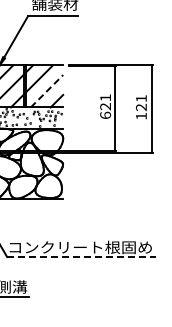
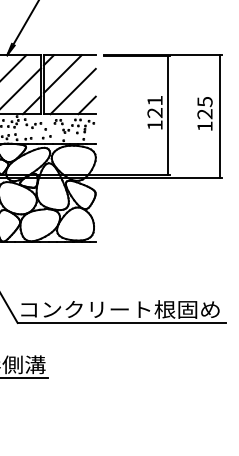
line: (46, 91) -> (72, 91), dashed -> solid
text: (141, 98) -> (205, 101), 121 -> 125
text: (105, 114) -> (154, 123), 621 -> 121
line: (82, 257) -> (122, 323), dashed -> solid

